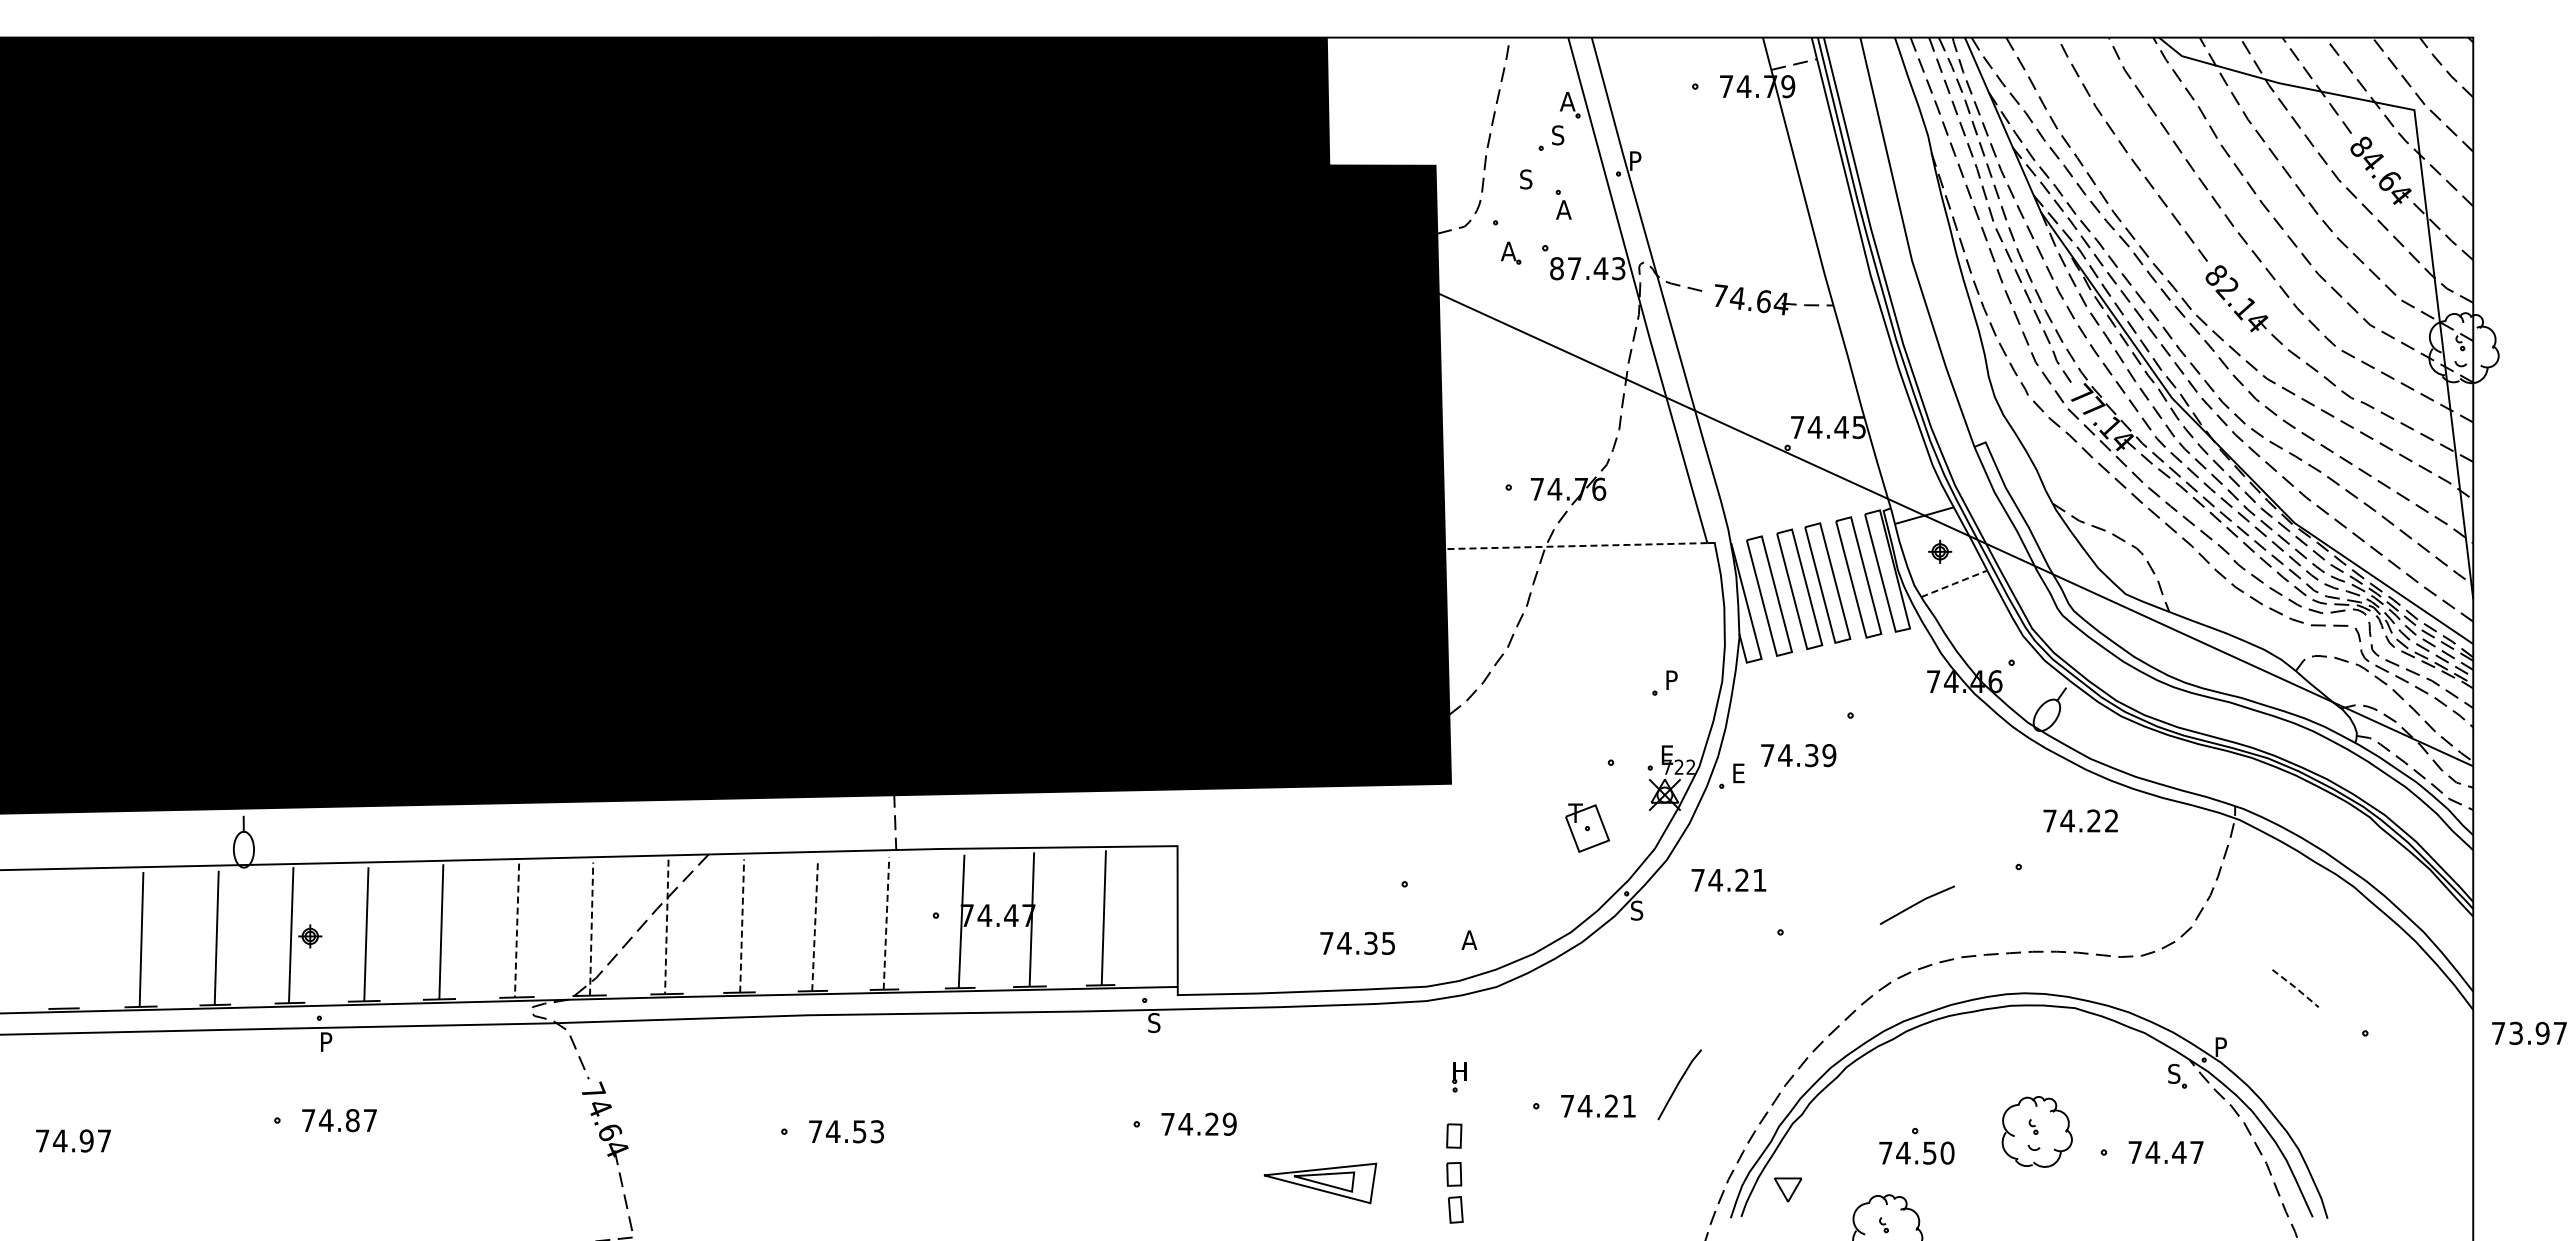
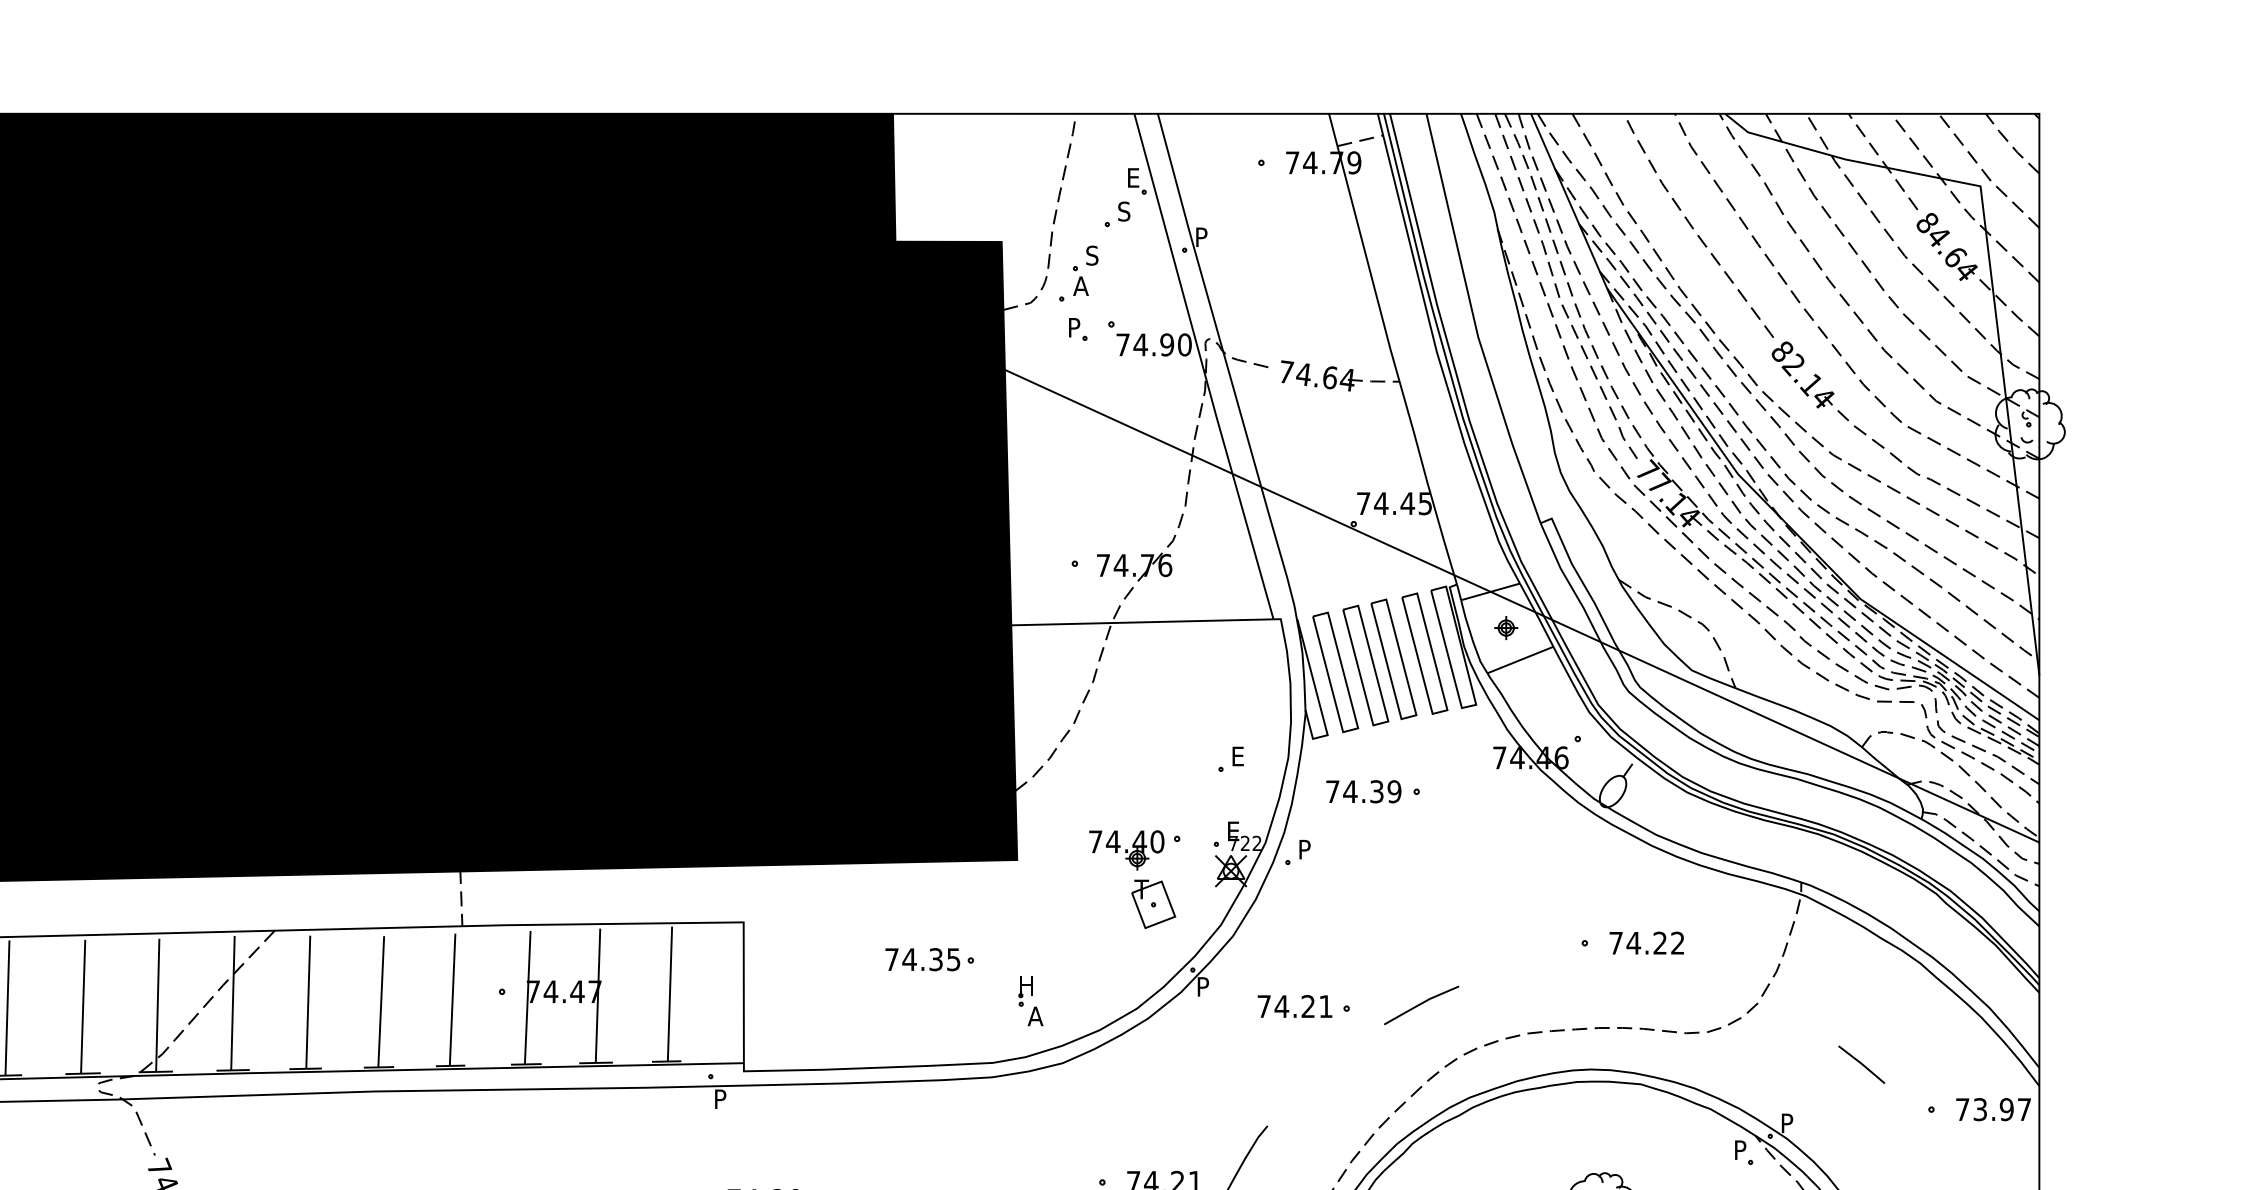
text: (1567, 101) -> (1133, 177), A -> E
part: (1563, 204) -> (1080, 280), moved
text: (1508, 251) -> (1074, 327), A -> P
text: (1587, 268) -> (1153, 344), 87.43 -> 74.90
line: (1575, 546) -> (1141, 622), dashed -> solid
line: (1954, 583) -> (1520, 659), dashed -> solid
text: (1672, 679) -> (1238, 755), P -> E
text: (1798, 755) -> (1363, 791), moved
text: (1739, 773) -> (1305, 849), E -> P
part: (1560, 774) -> (1126, 850), added
text: (2080, 820) -> (1646, 942), moved
text: (1728, 879) -> (1294, 1005), moved
line: (1916, 904) -> (1420, 1004), moved
text: (1637, 910) -> (1203, 986), S -> P
line: (886, 923) -> (452, 999), dashed -> solid
line: (815, 925) -> (381, 1001), dashed -> solid
line: (666, 926) -> (232, 1002), dashed -> solid
line: (742, 926) -> (308, 1002), dashed -> solid
line: (591, 929) -> (157, 1005), dashed -> solid
line: (517, 930) -> (83, 1006), dashed -> solid
text: (1357, 942) -> (922, 958), moved
line: (2296, 988) -> (1862, 1064), dashed -> solid
text: (1154, 1023) -> (720, 1099), S -> P
text: (2529, 1032) -> (1993, 1108), moved
text: (2174, 1073) -> (1740, 1149), S -> P
part: (1459, 1077) -> (1025, 991), moved

